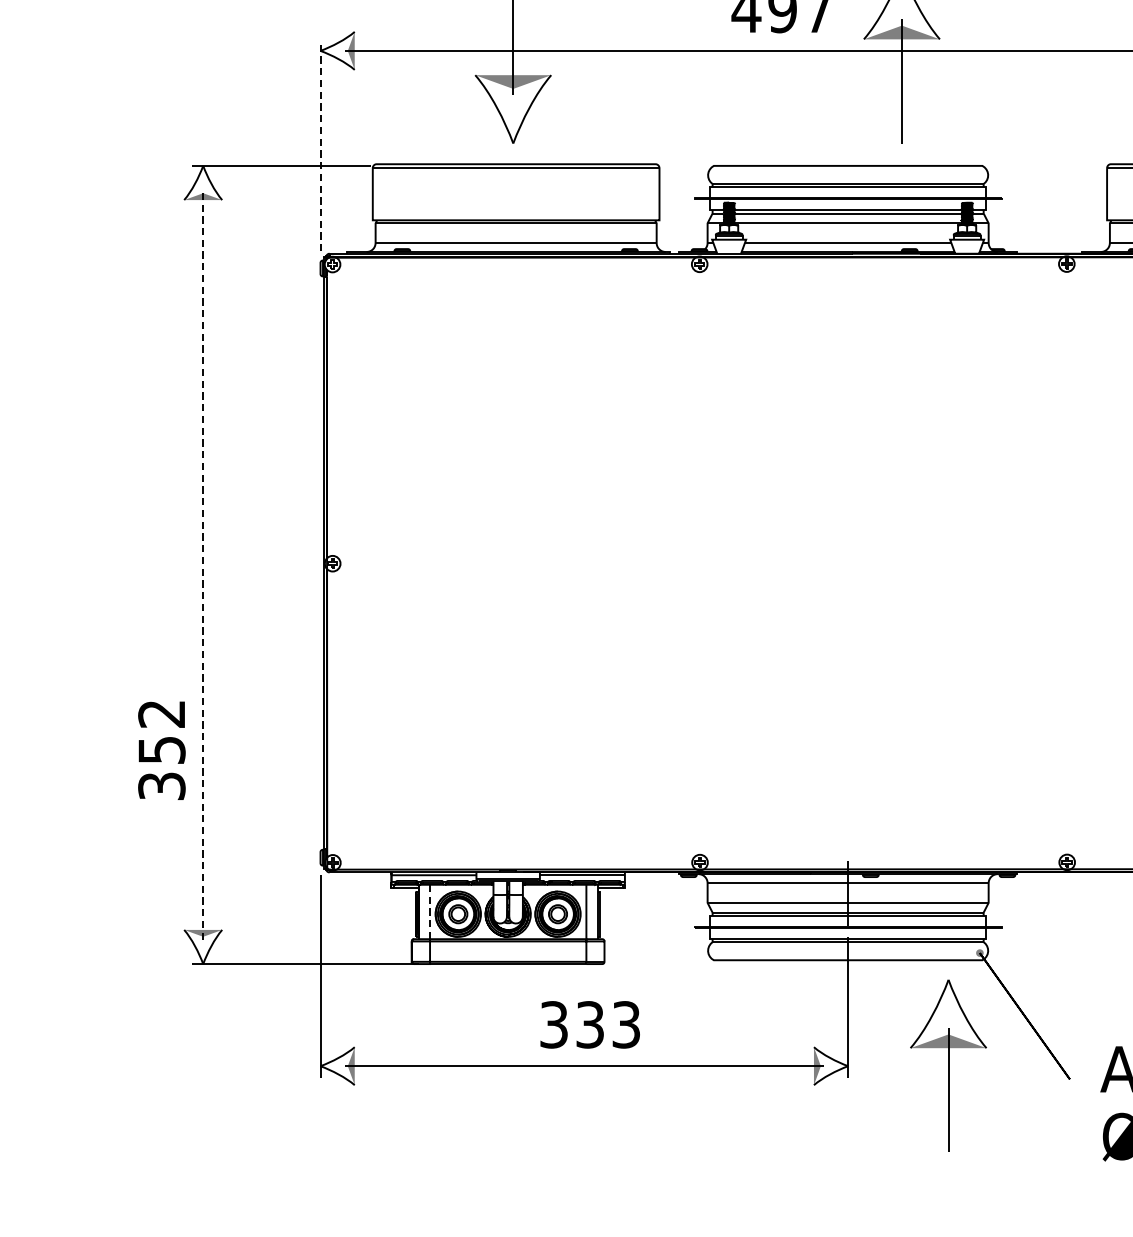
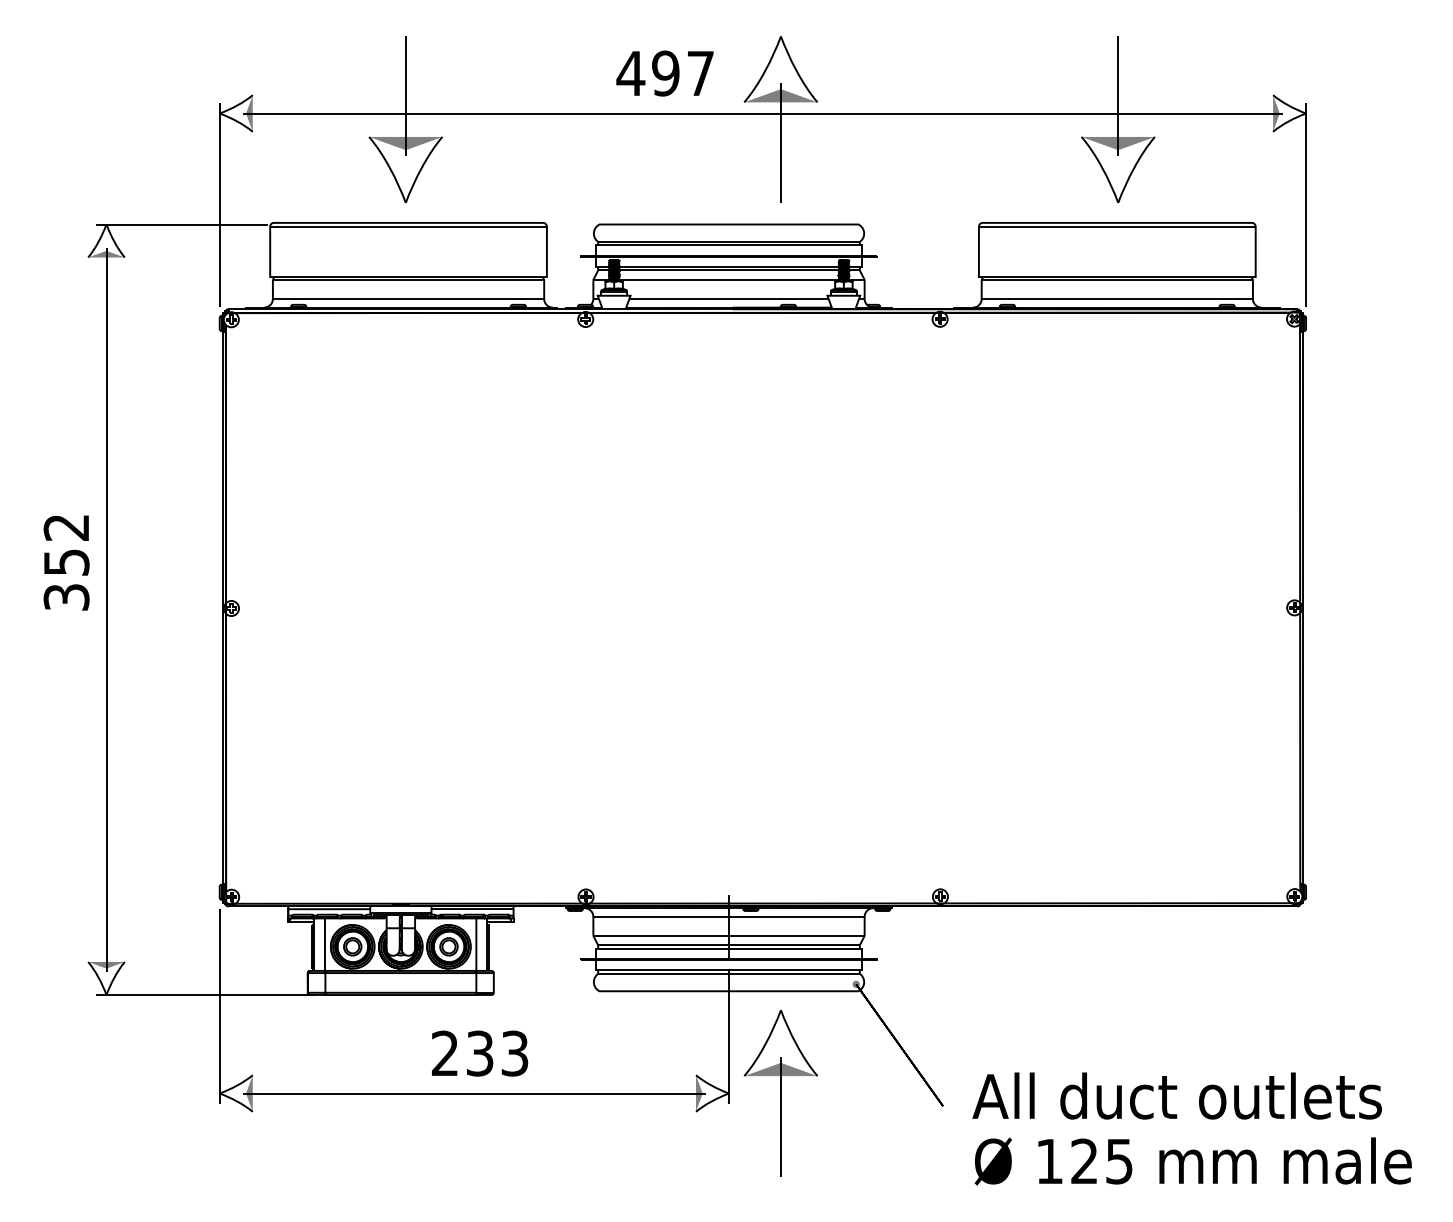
line: (320, 145) -> (219, 204), dashed -> solid
line: (203, 564) -> (106, 609), dashed -> solid
text: (161, 750) -> (66, 562), moved
line: (430, 912) -> (325, 945), dashed -> solid
text: (553, 1024) -> (444, 1053), 333 -> 233
part: (948, 1066) -> (780, 1093), moved

